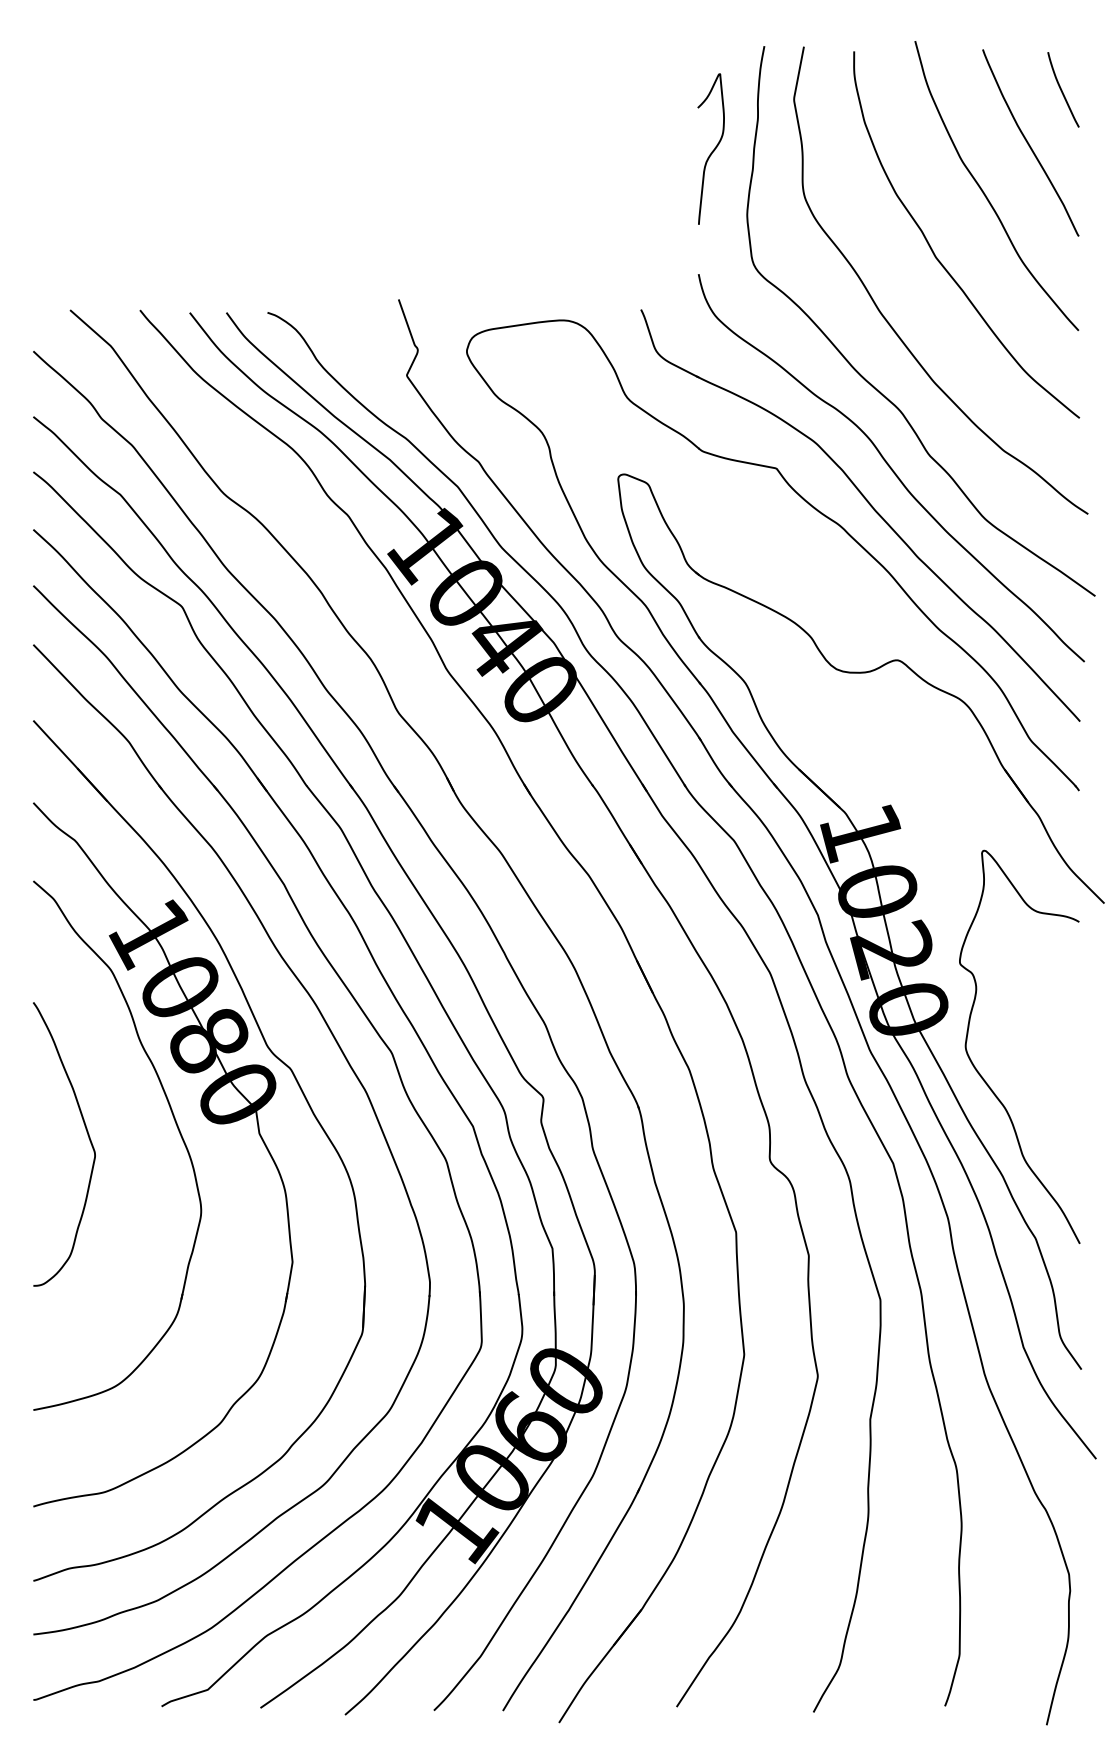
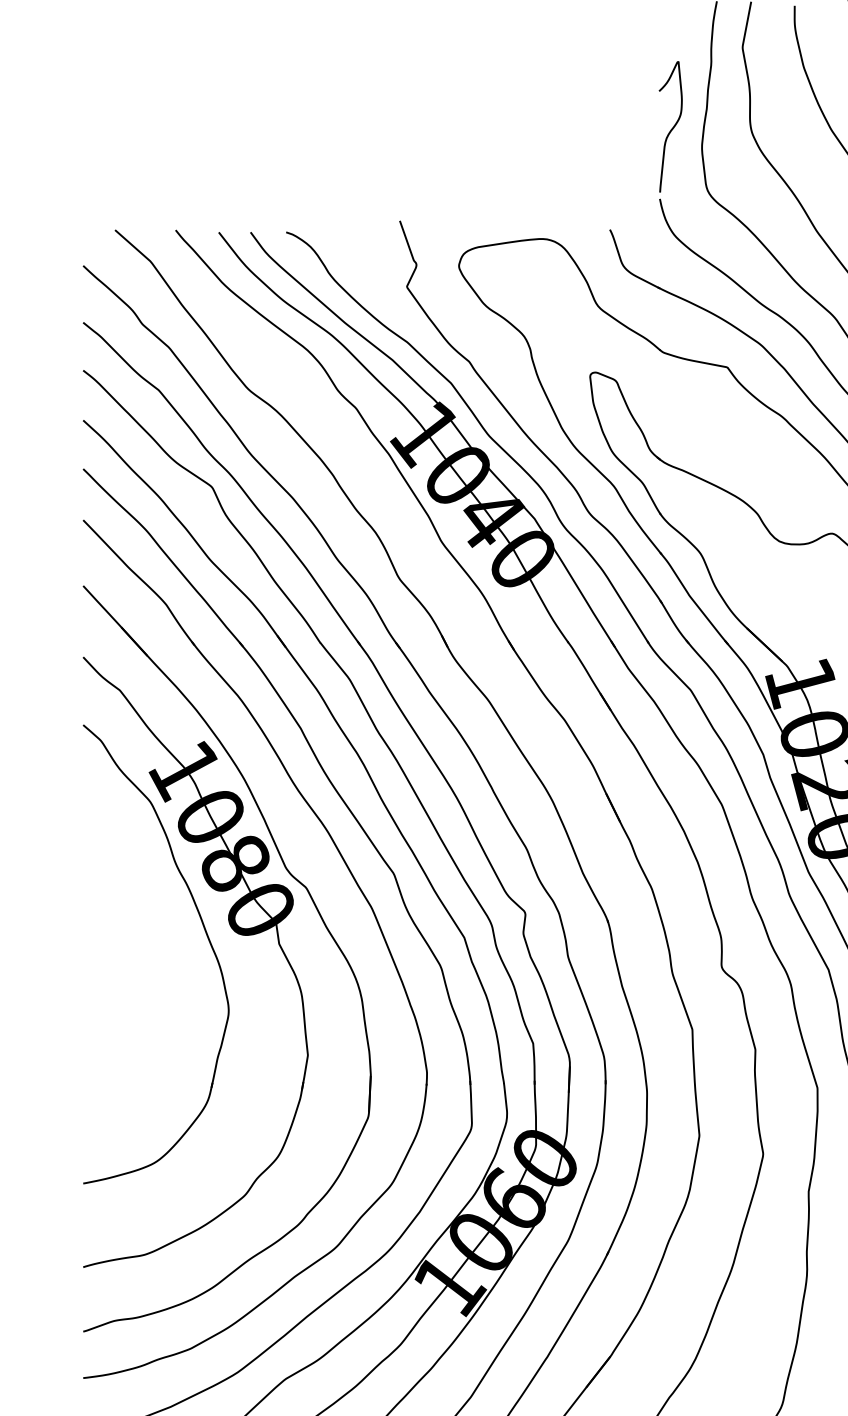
curve: (712, 150) -> (671, 128), moved
curve: (87, 1135) -> (130, 945), removed

